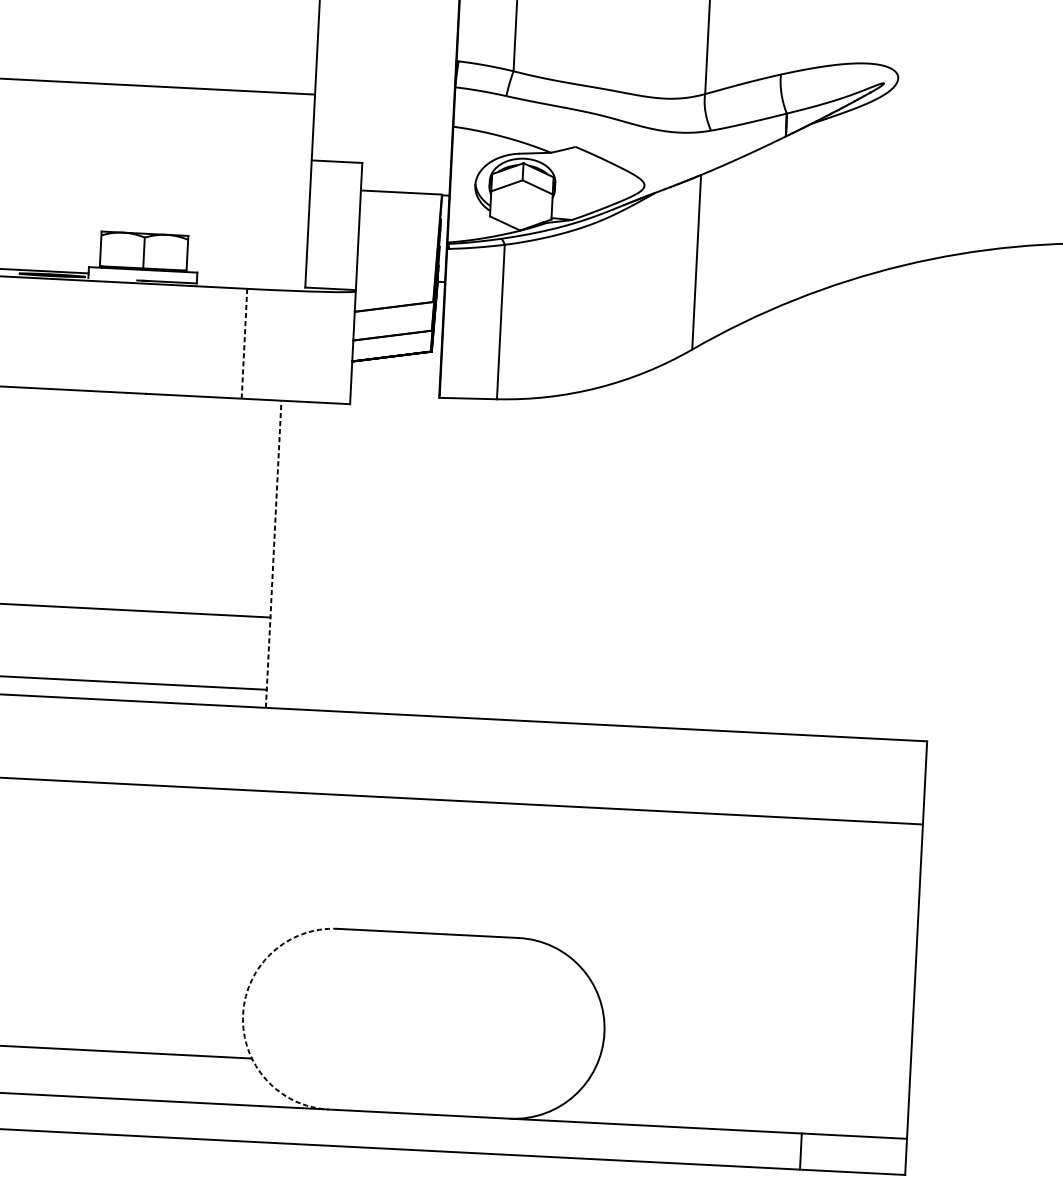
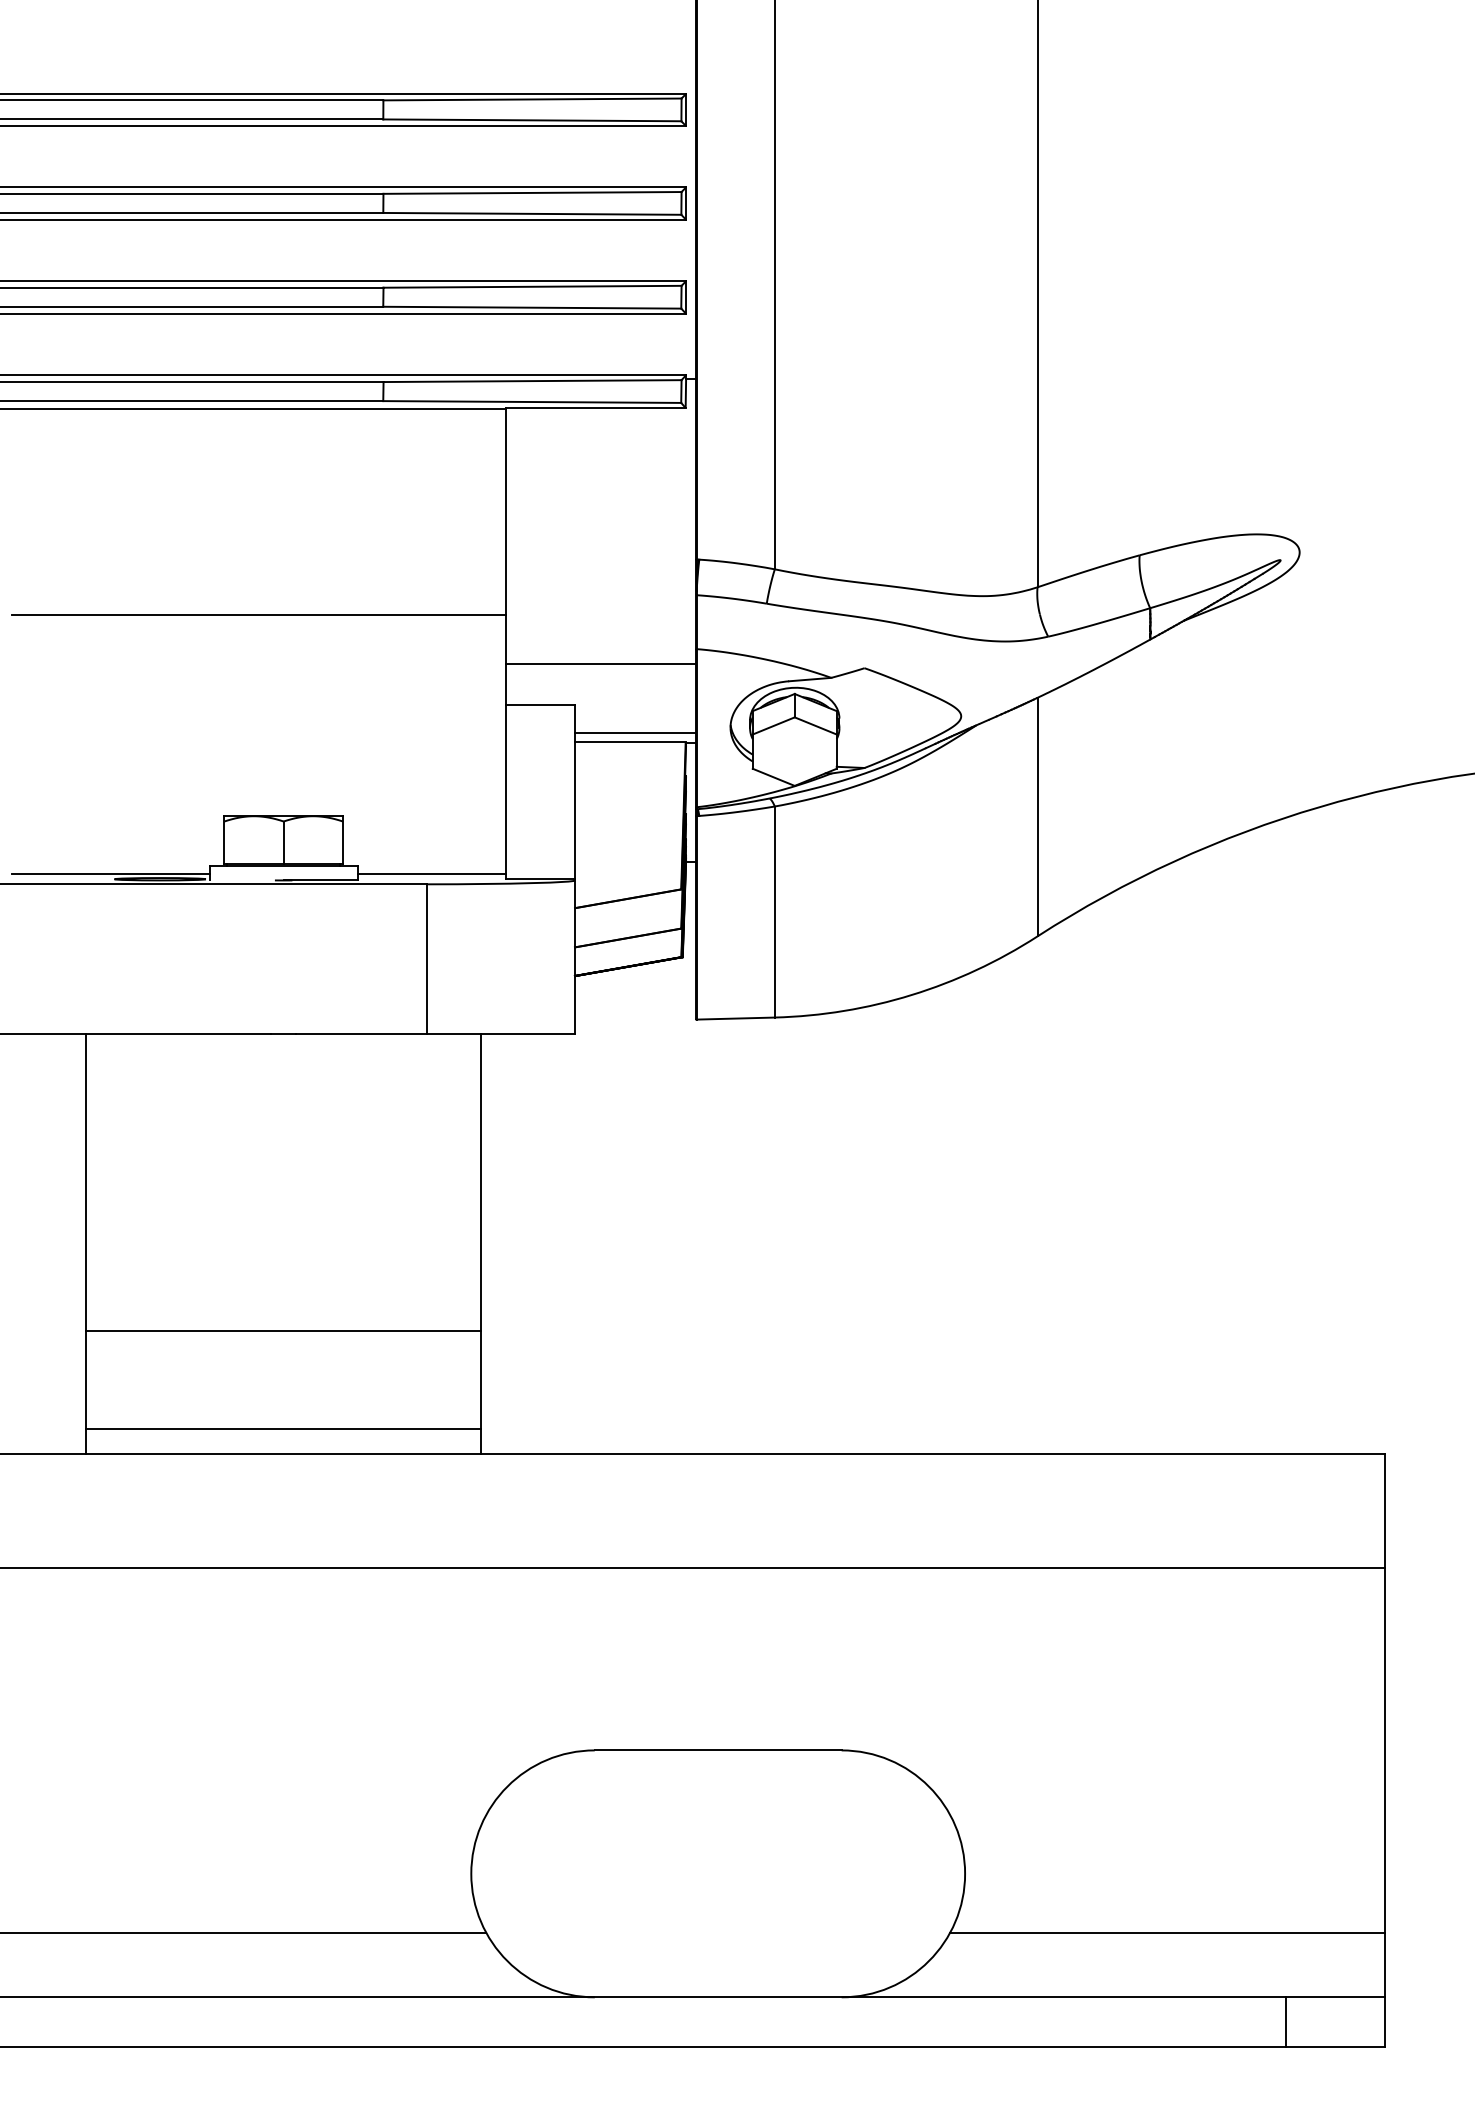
line: (382, 133) -> (600, 663), added
line: (405, 186) -> (635, 733), added
line: (251, 281) -> (431, 874), added
line: (244, 343) -> (426, 959), dashed -> solid
line: (273, 554) -> (481, 1244), dashed -> solid
arc: (243, 1014) -> (471, 1873), dashed -> solid
line: (749, 1084) -> (1166, 1933), added
line: (801, 1151) -> (1286, 2021), moved

